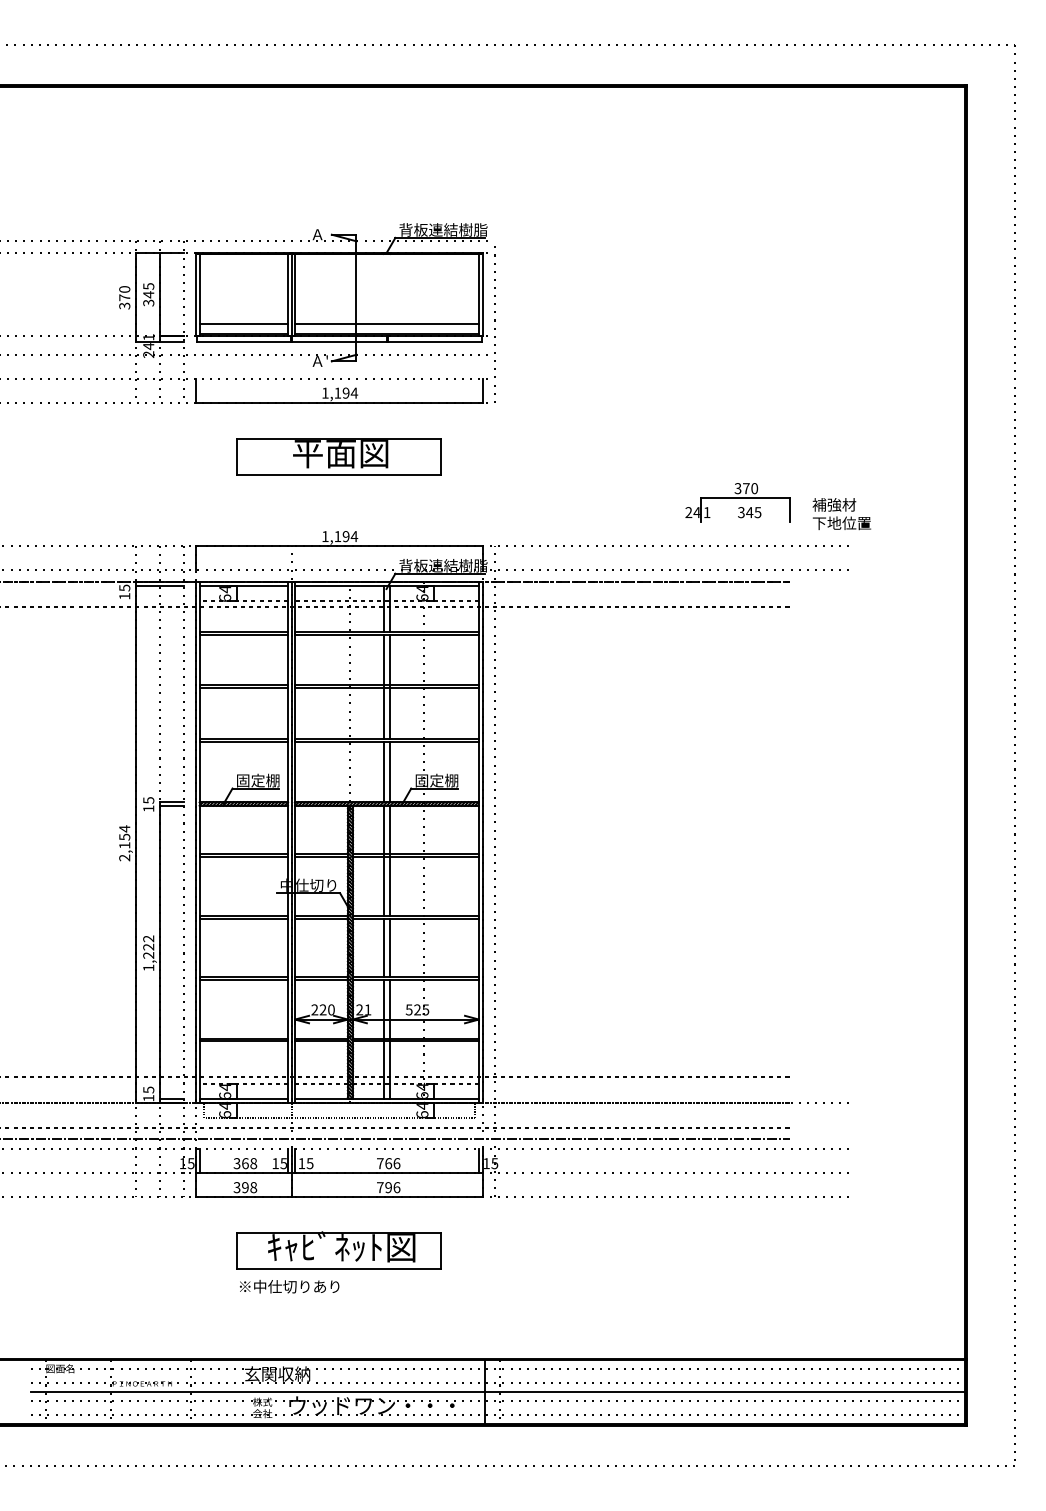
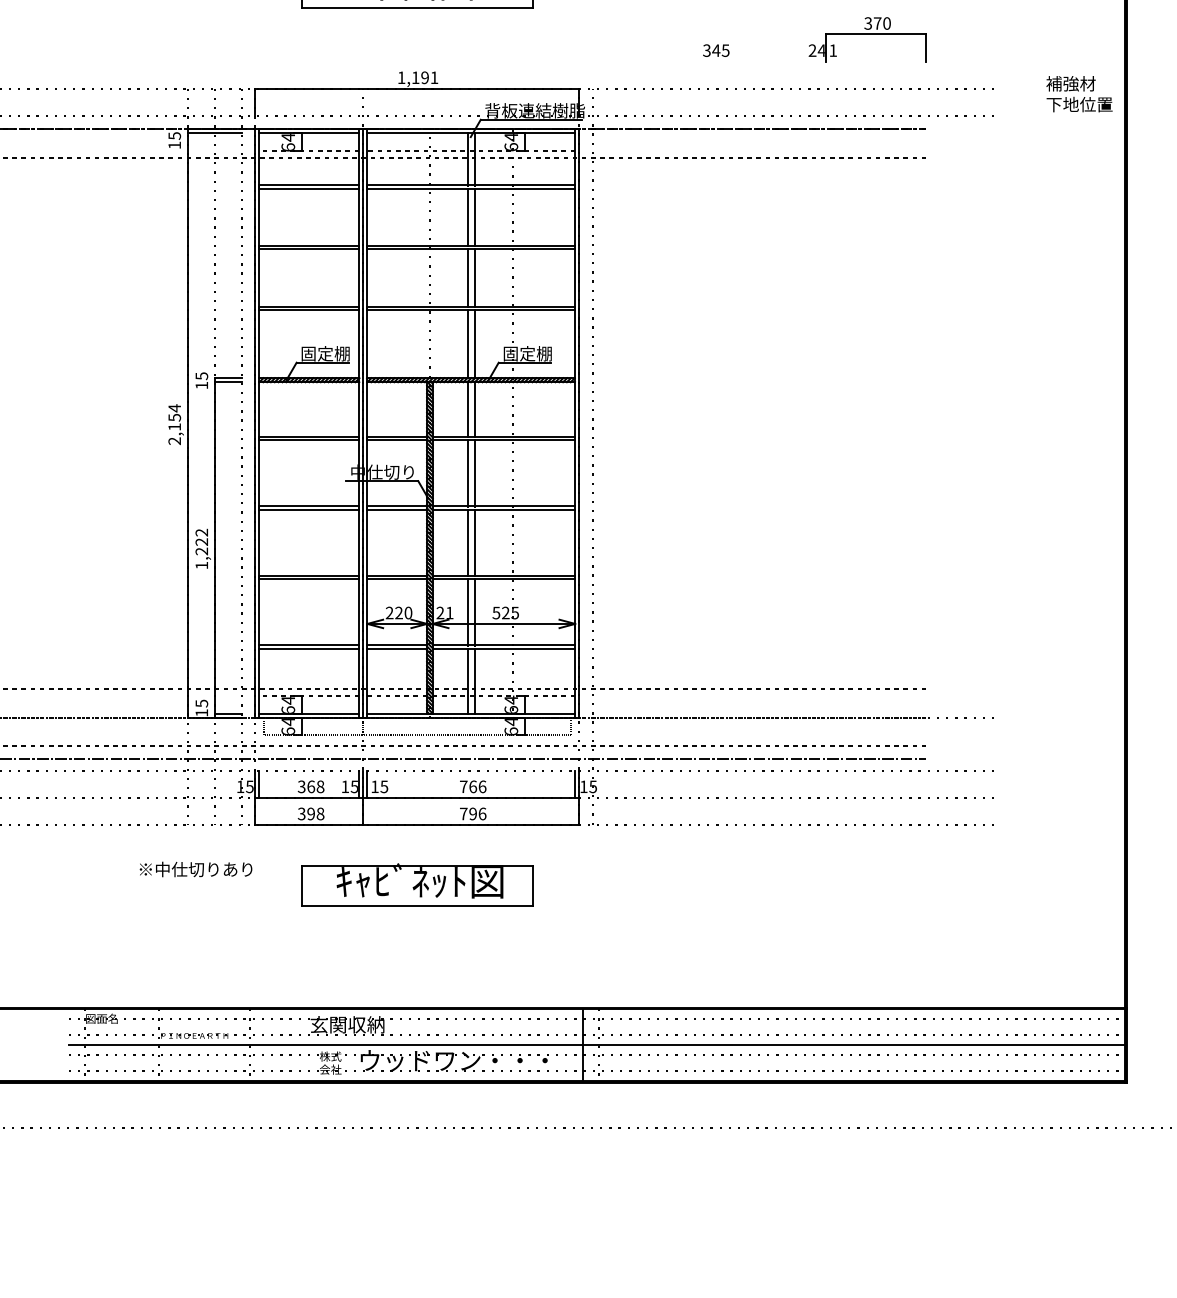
text: (749, 512) -> (716, 50), moved
text: (841, 514) -> (1079, 94), moved
text: (354, 536) -> (434, 77), 1,194 -> 1,191
text: (289, 1286) -> (195, 869), moved

